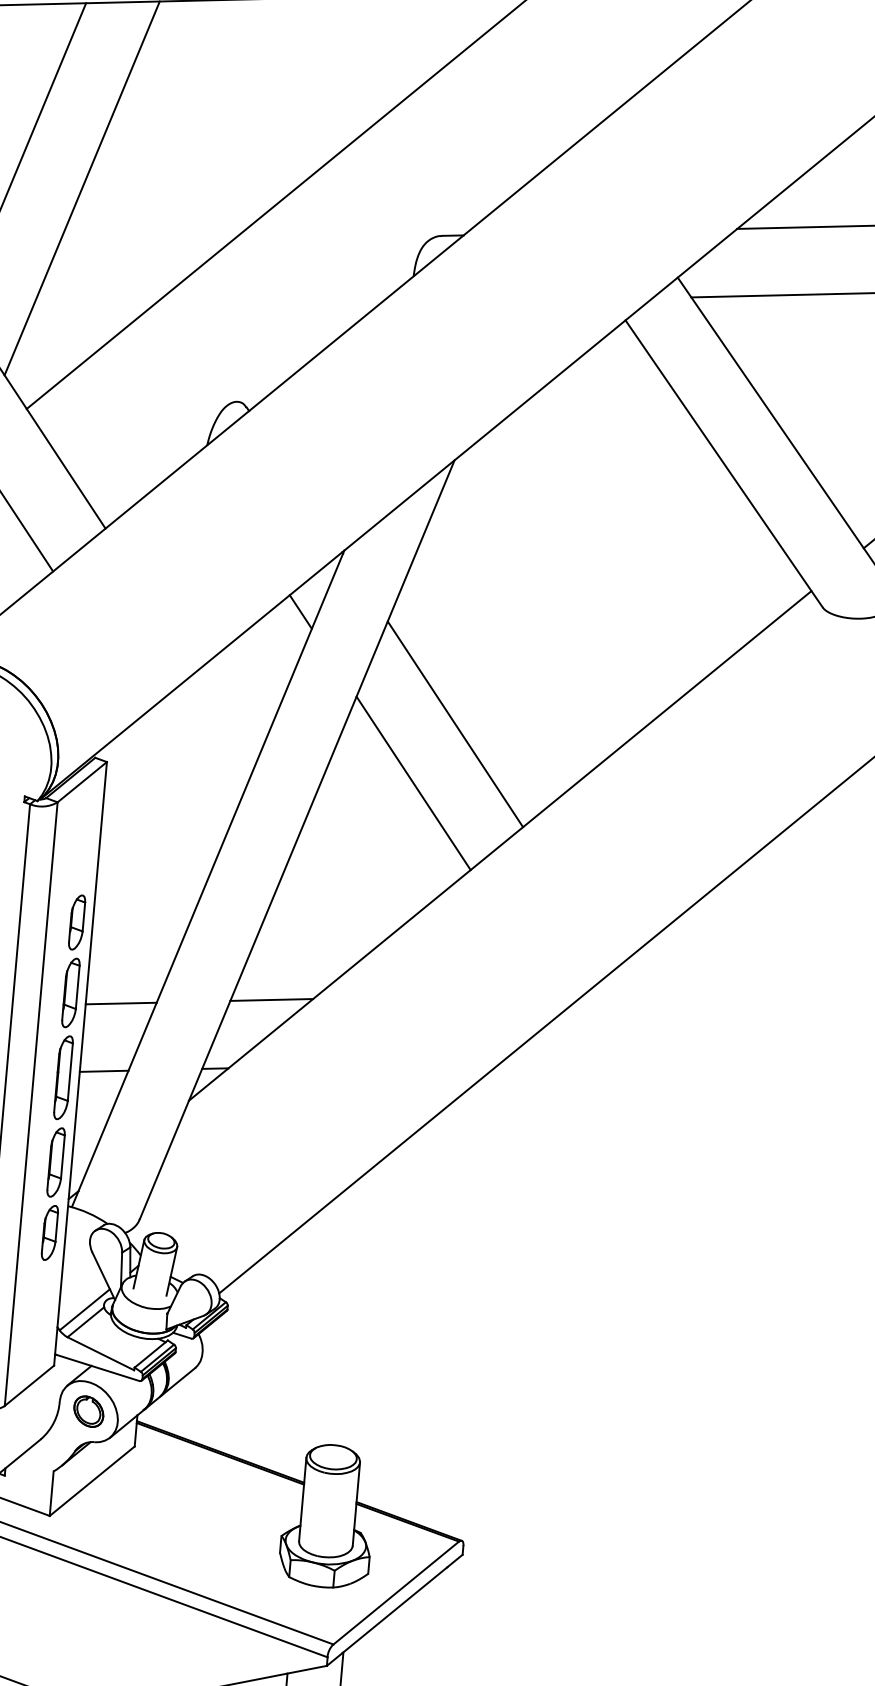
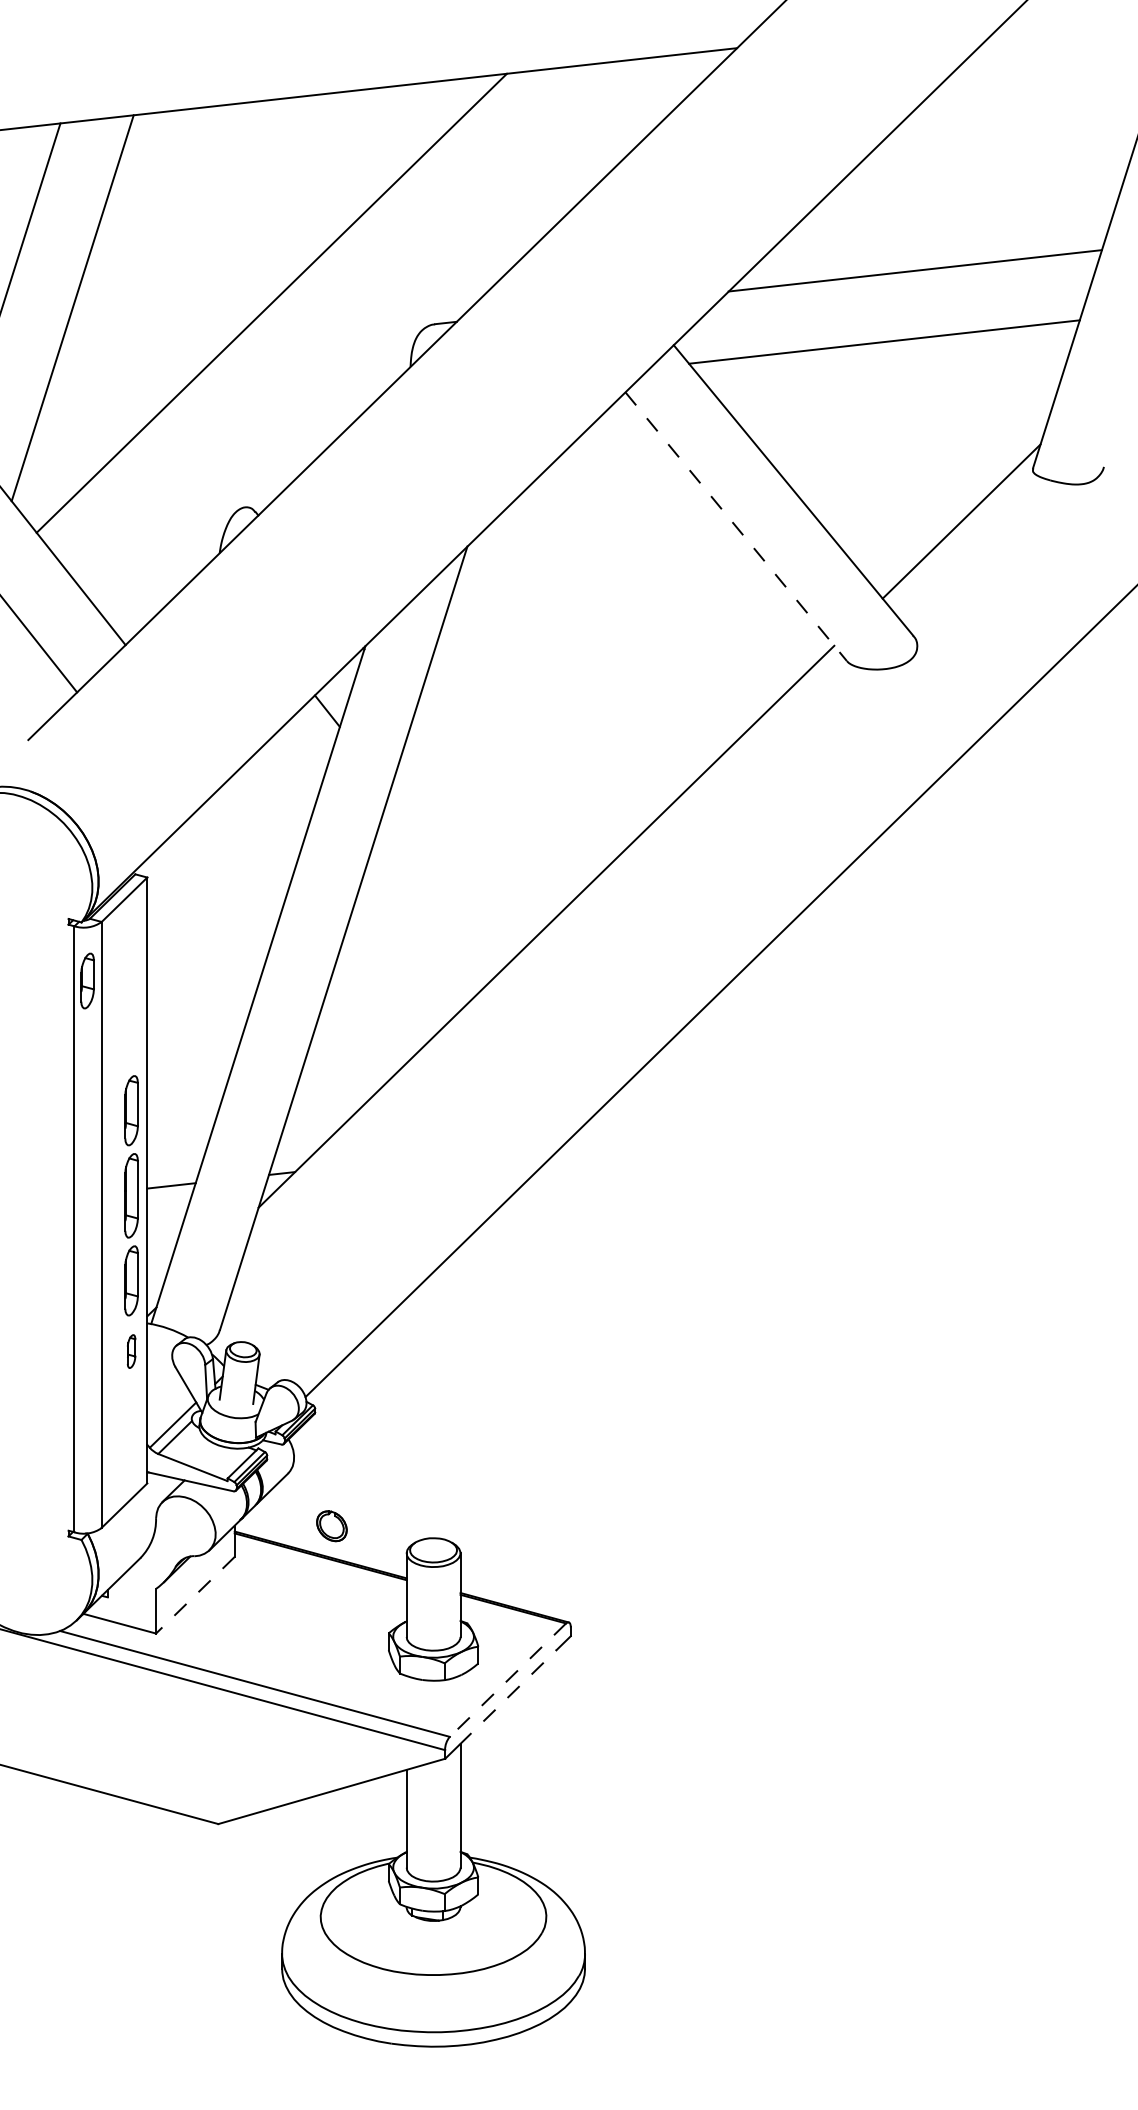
line: (724, 464) -> (736, 527), solid -> dashed
line: (454, 724) -> (490, 809), removed
line: (413, 782) -> (454, 871), removed
part: (77, 922) -> (87, 980), moved
line: (272, 999) -> (332, 1099), removed
line: (121, 1003) -> (182, 1116), removed
part: (49, 1232) -> (131, 1351), size x0.6
part: (88, 1411) -> (331, 1526), moved
line: (92, 1481) -> (195, 1595), solid -> dashed
line: (395, 1593) -> (507, 1680), solid -> dashed
line: (395, 1610) -> (508, 1697), solid -> dashed

